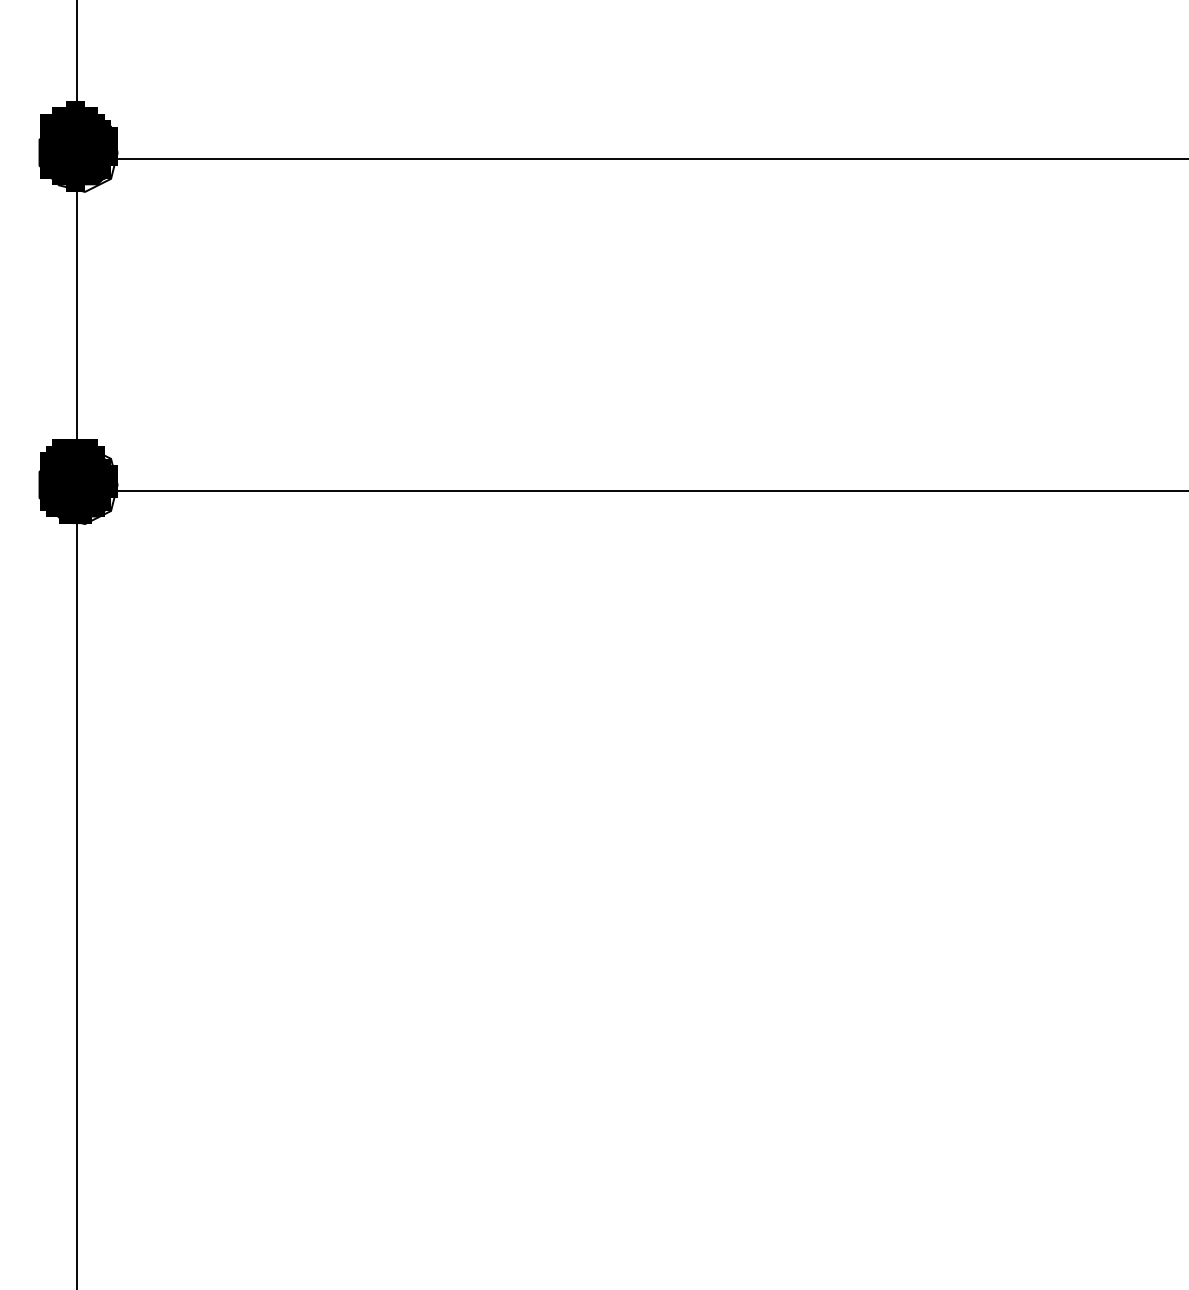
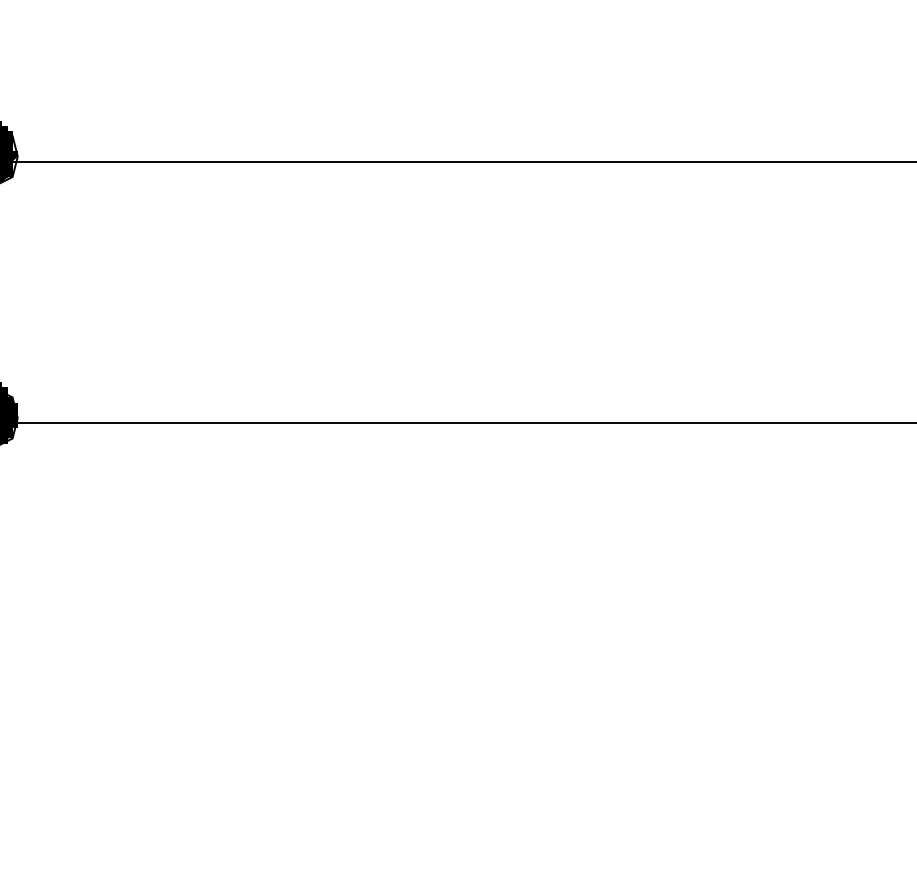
fill: (114, 145) -> (15, 150), removed

